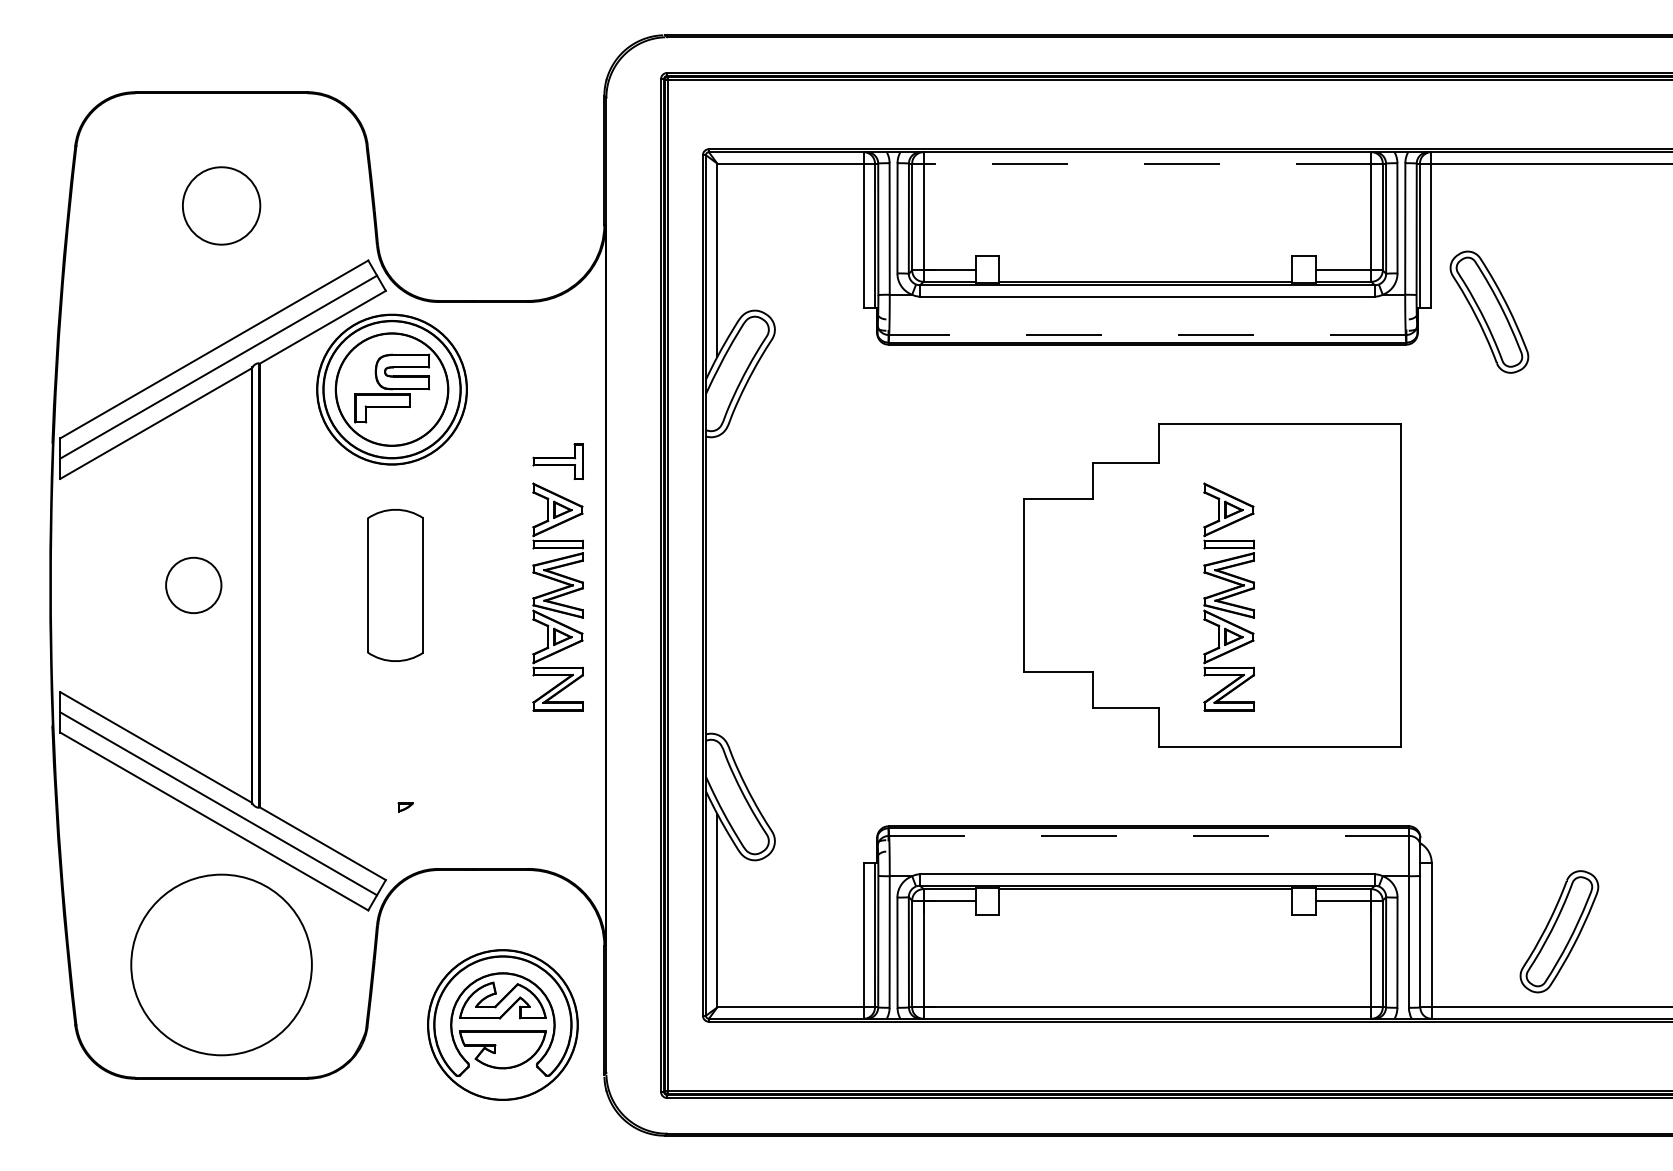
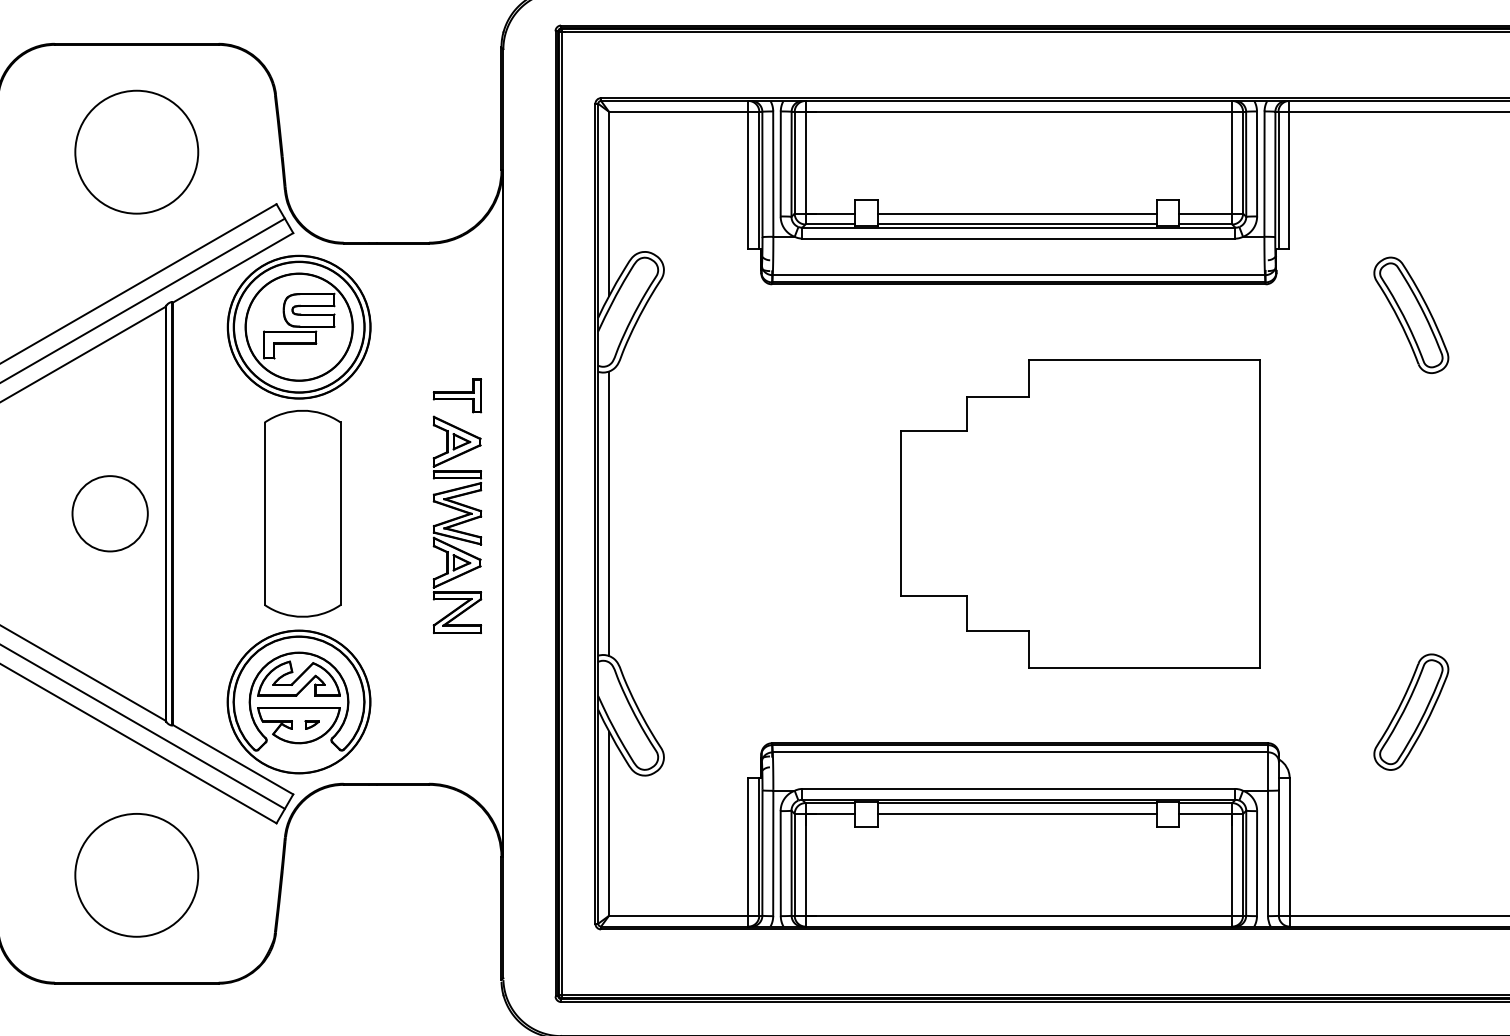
line: (1147, 163) -> (1018, 111), dashed -> solid
circle: (221, 205) -> (136, 151), size x1.67
line: (1145, 270) -> (1017, 213), added
part: (1489, 311) -> (1411, 314), moved
line: (1146, 335) -> (1017, 275), dashed -> solid
circle: (193, 585) -> (110, 513), size x1.43
part: (395, 585) -> (302, 513), size x1.43
line: (717, 585) -> (609, 513), added
part: (1228, 596) -> (1096, 524), removed
line: (1149, 835) -> (1020, 751), dashed -> solid
line: (1145, 900) -> (1017, 813), added
part: (1559, 931) -> (1411, 711), moved
circle: (221, 964) -> (136, 874), size x0.71
part: (502, 1024) -> (298, 701), moved

